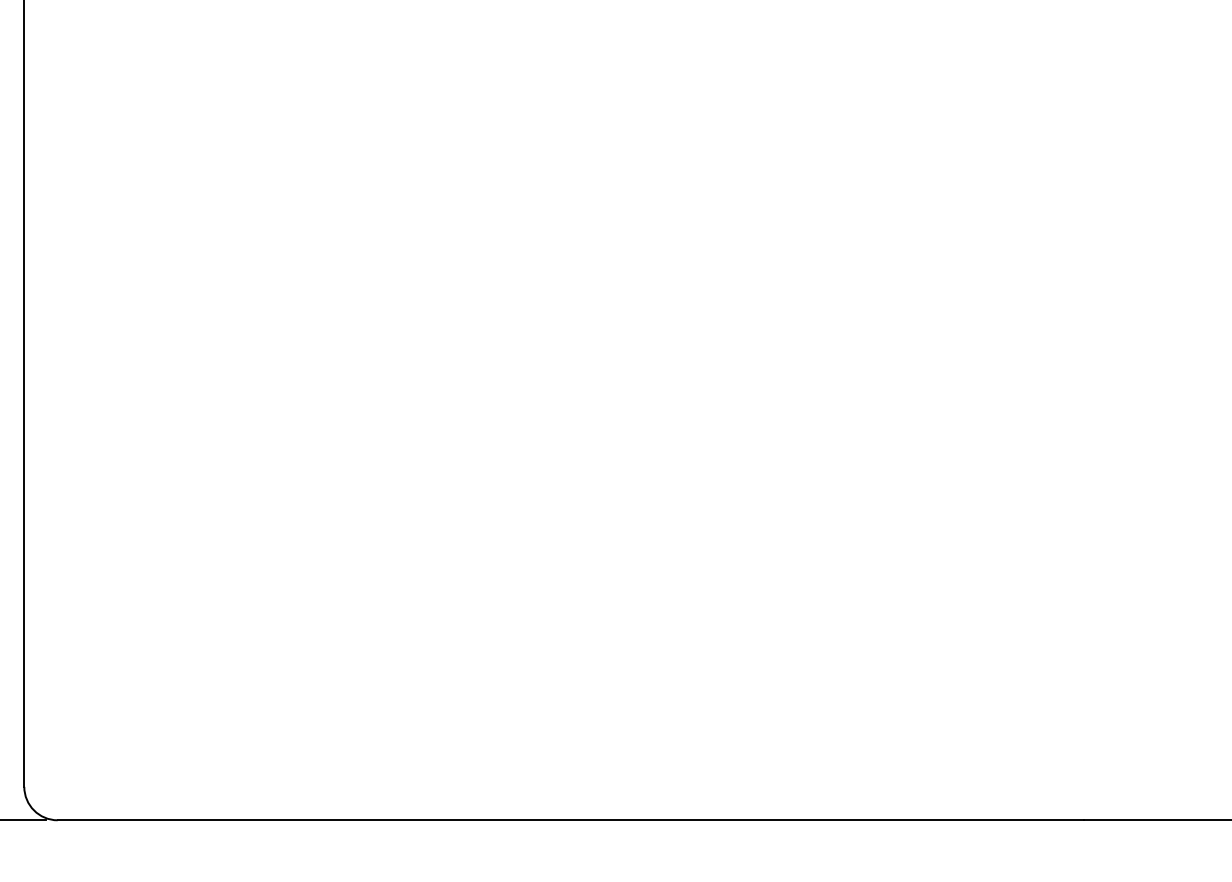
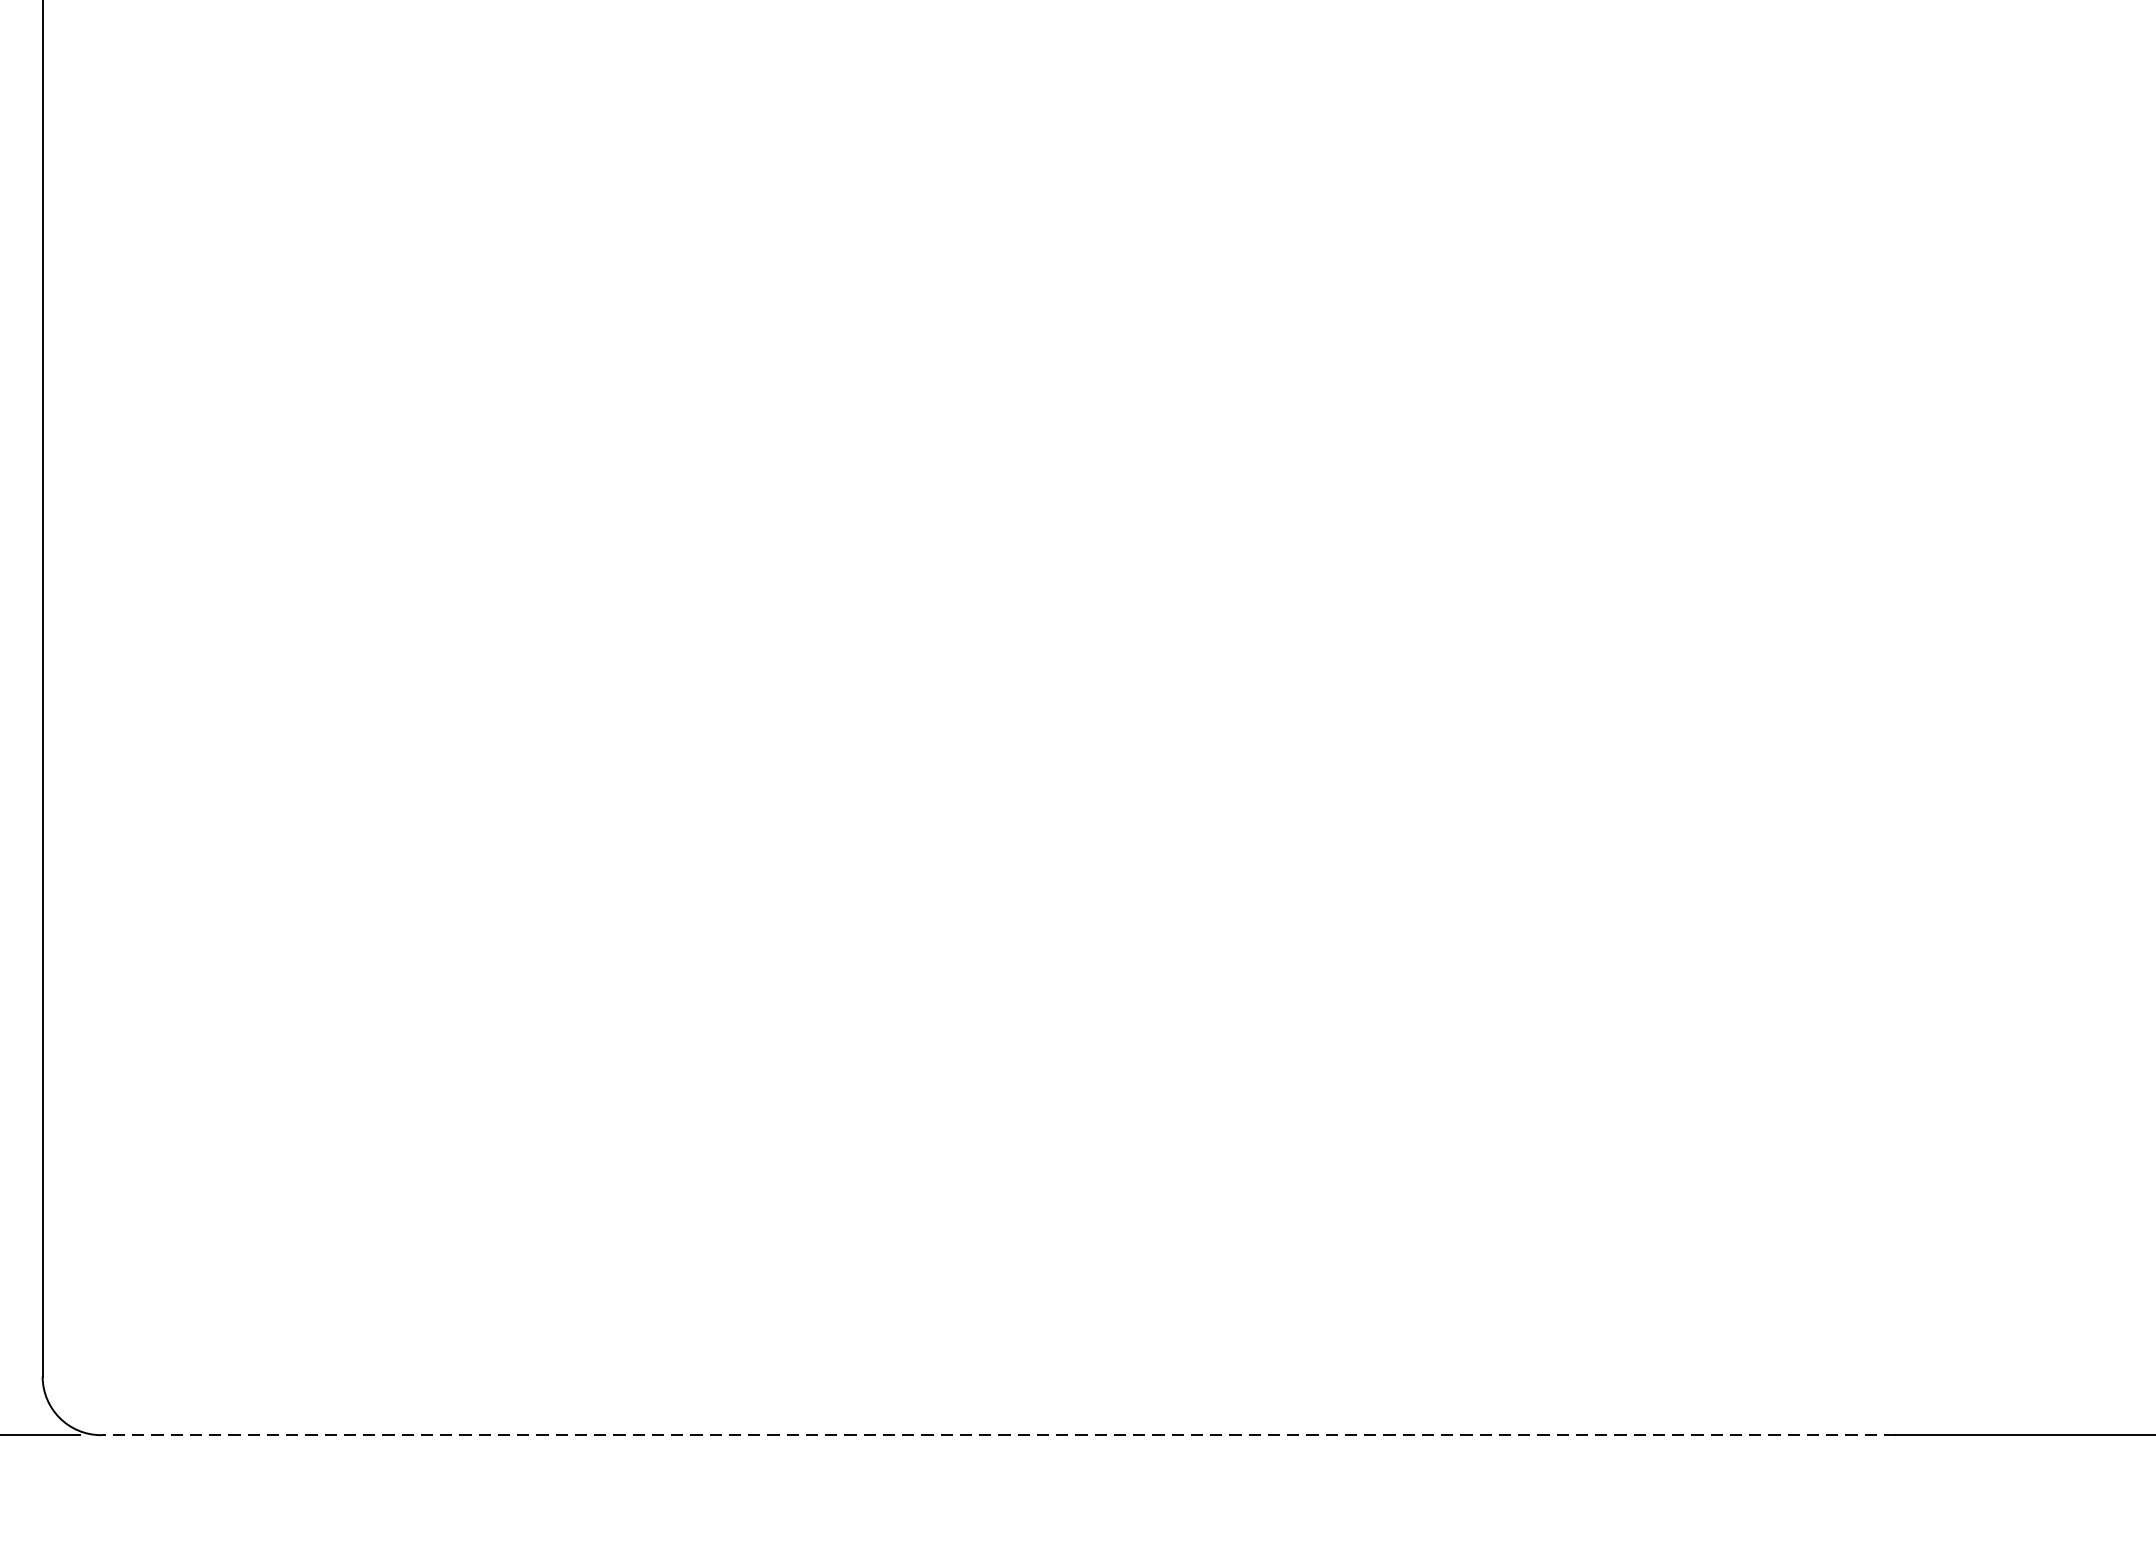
line: (570, 820) -> (998, 1435), solid -> dashed

